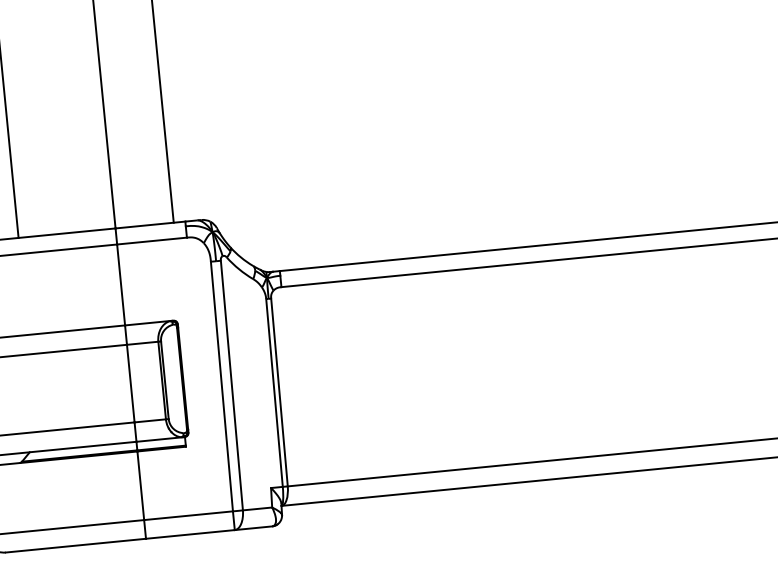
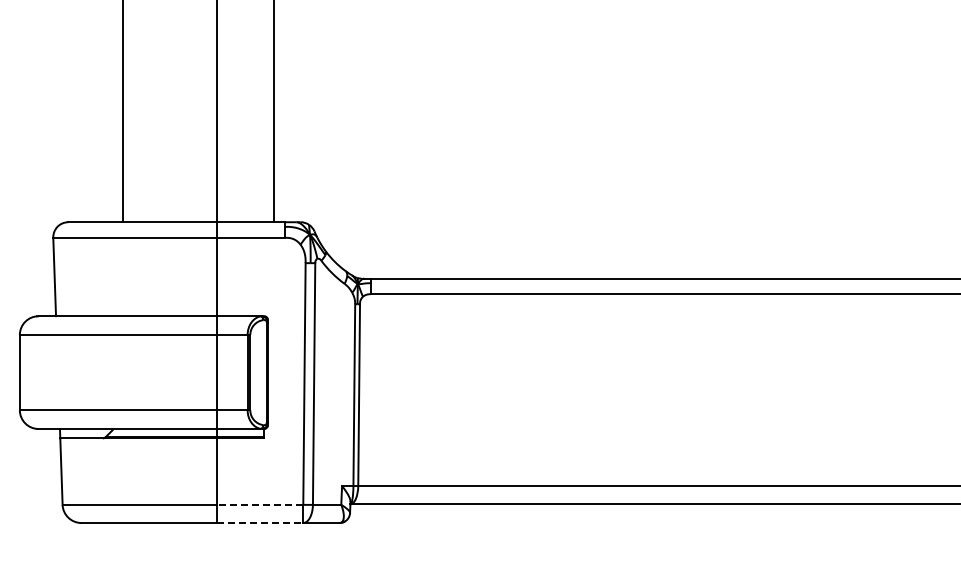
line: (187, 515) -> (259, 504), solid -> dashed
line: (190, 534) -> (260, 523), solid -> dashed

